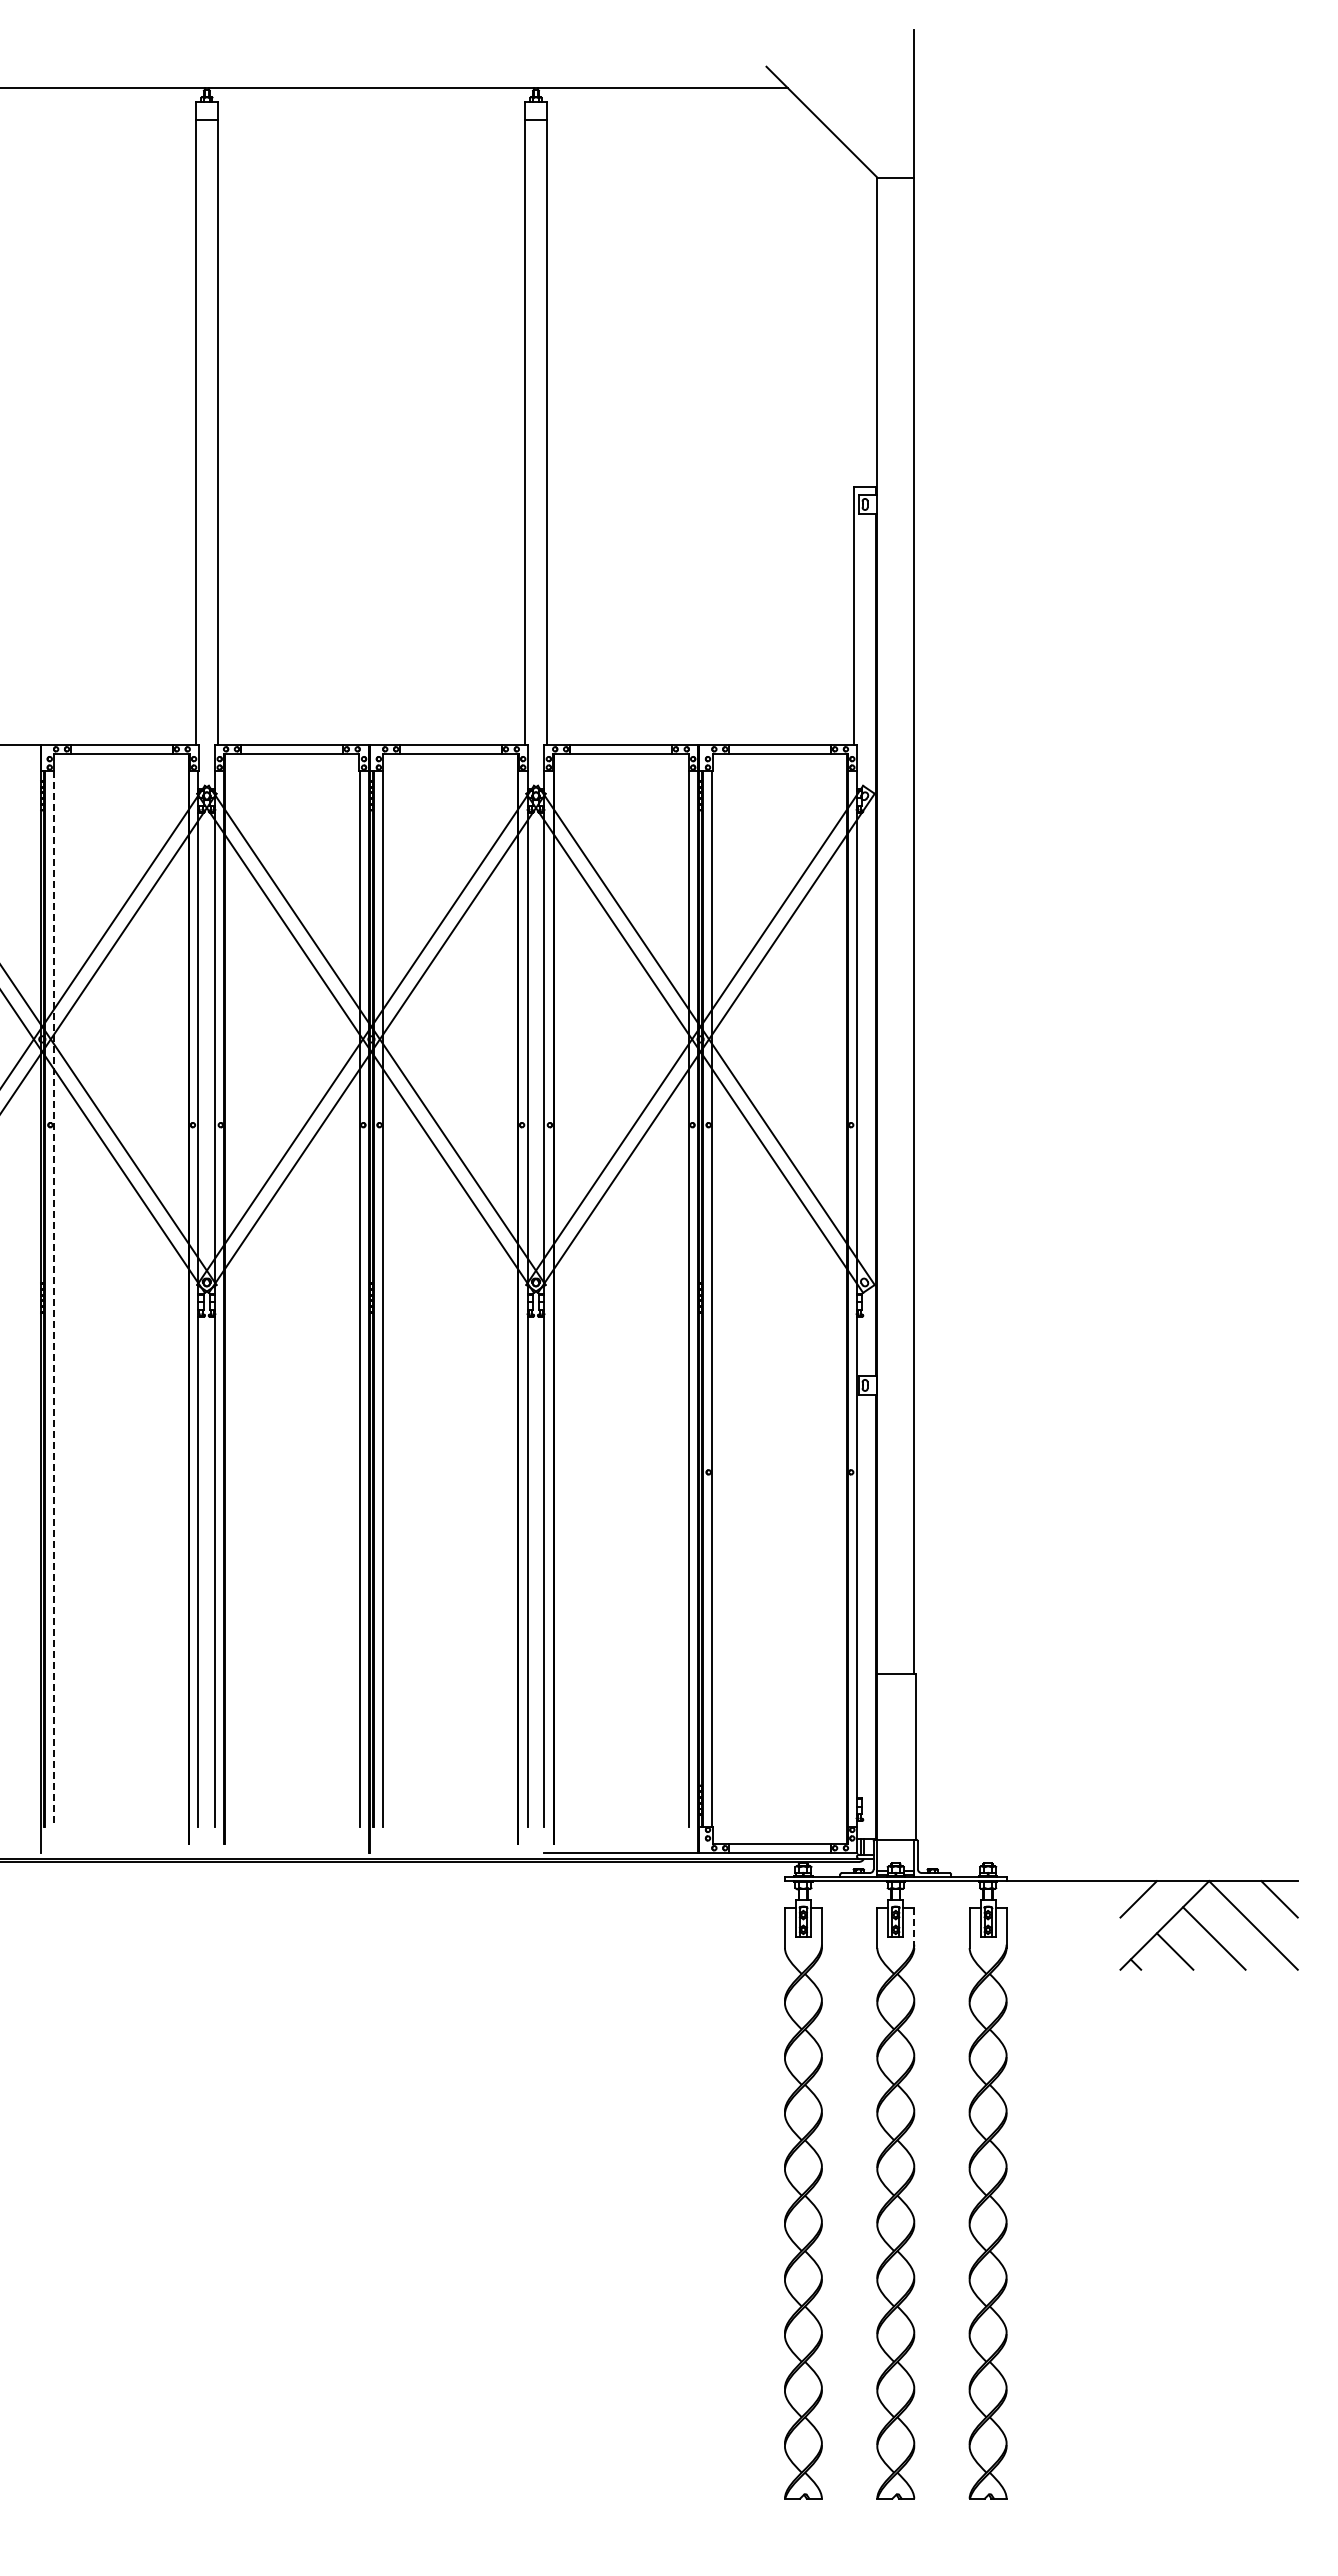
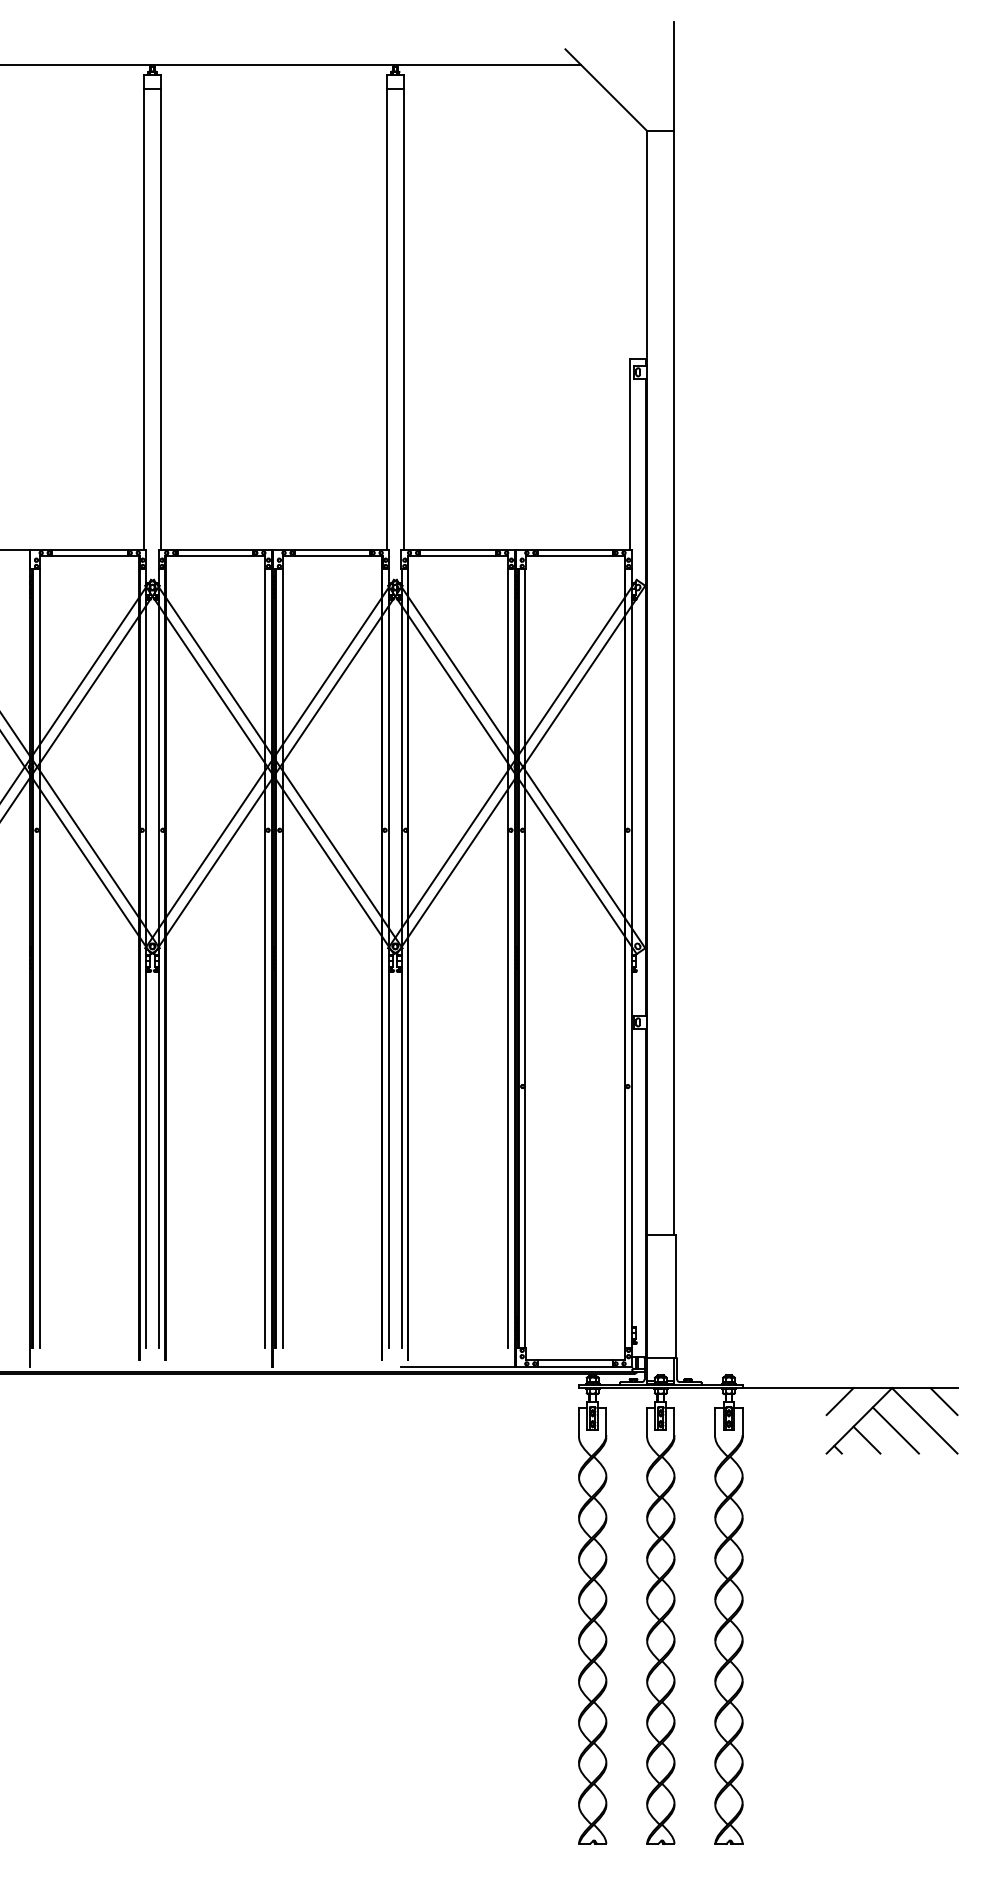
line: (54, 1299) -> (40, 958), dashed -> solid
line: (914, 1928) -> (674, 1423), dashed -> solid

